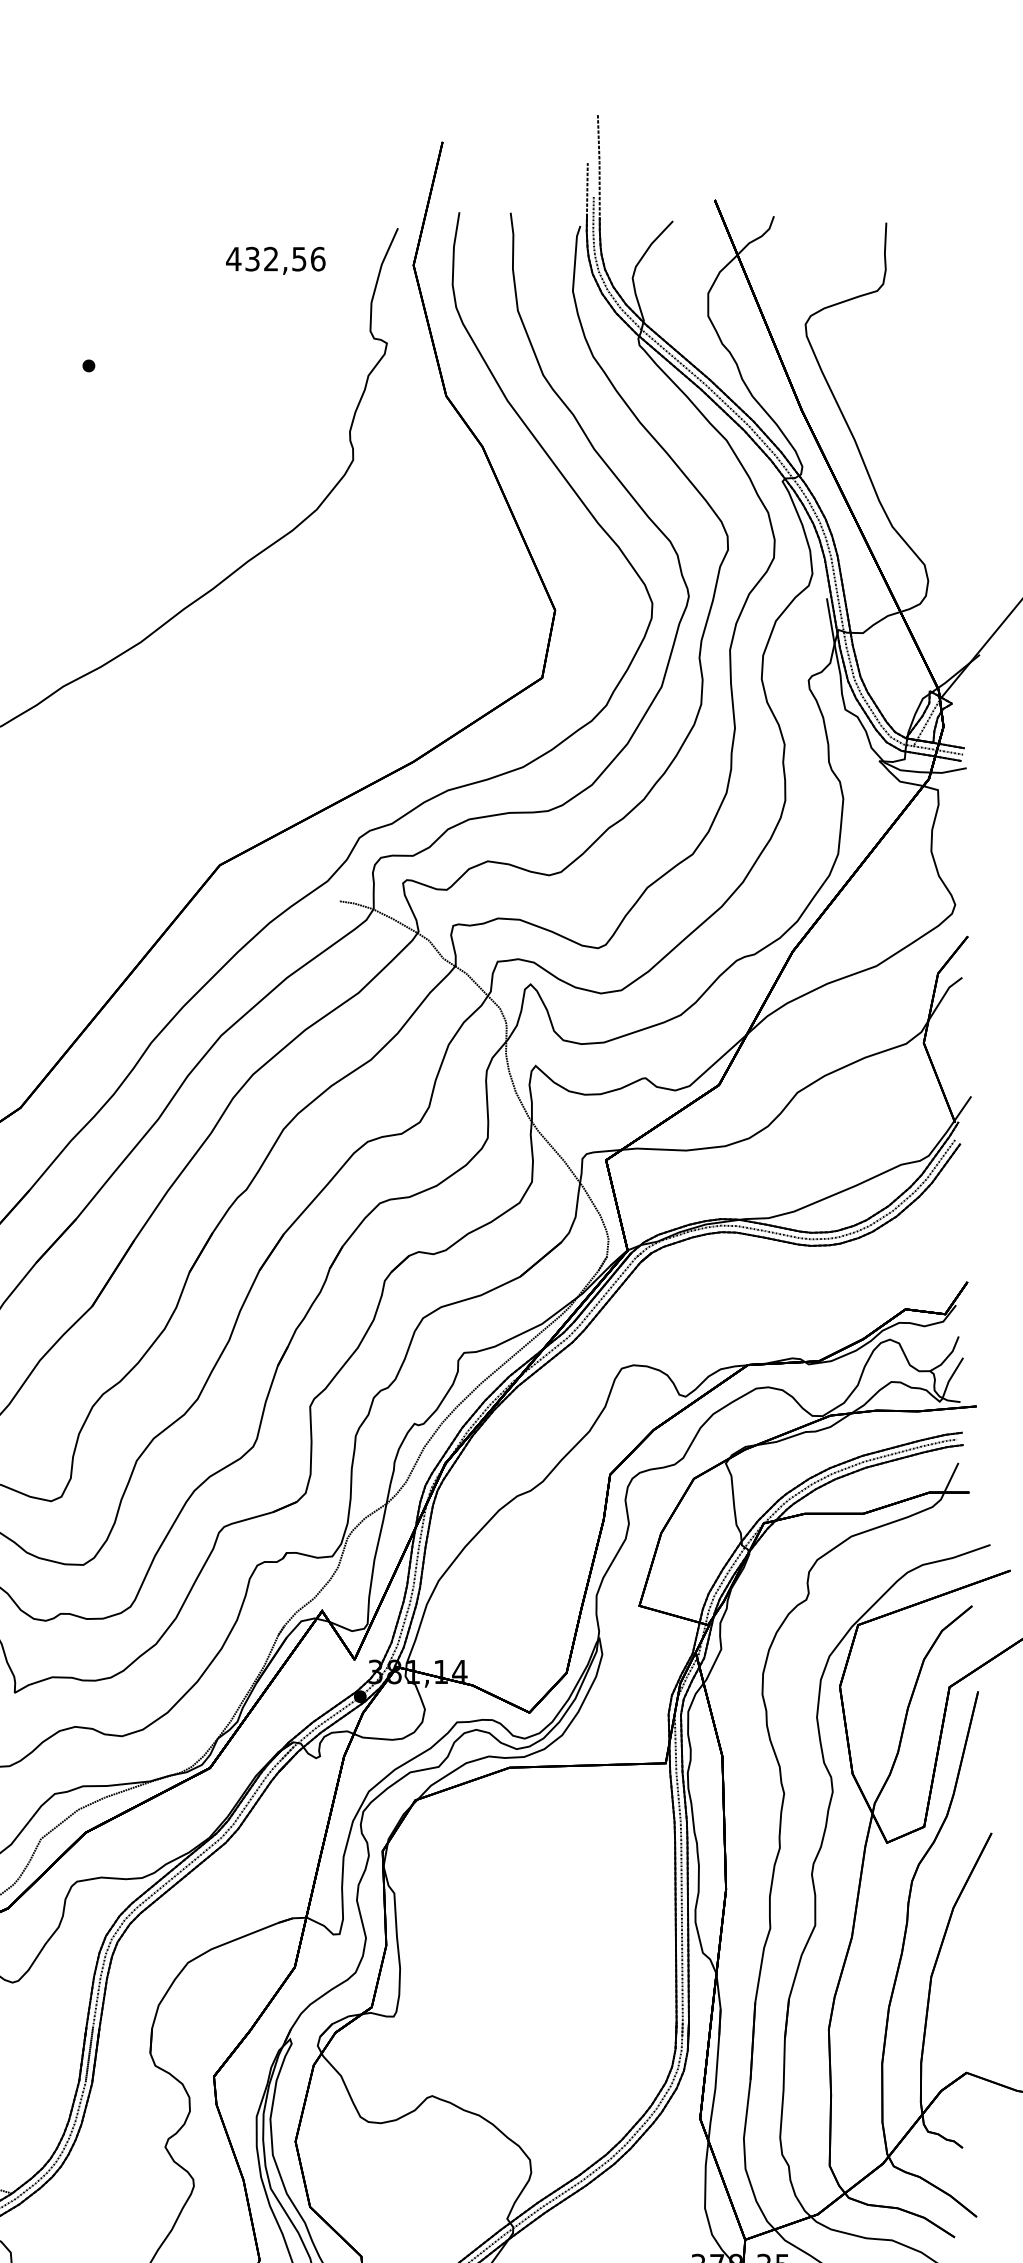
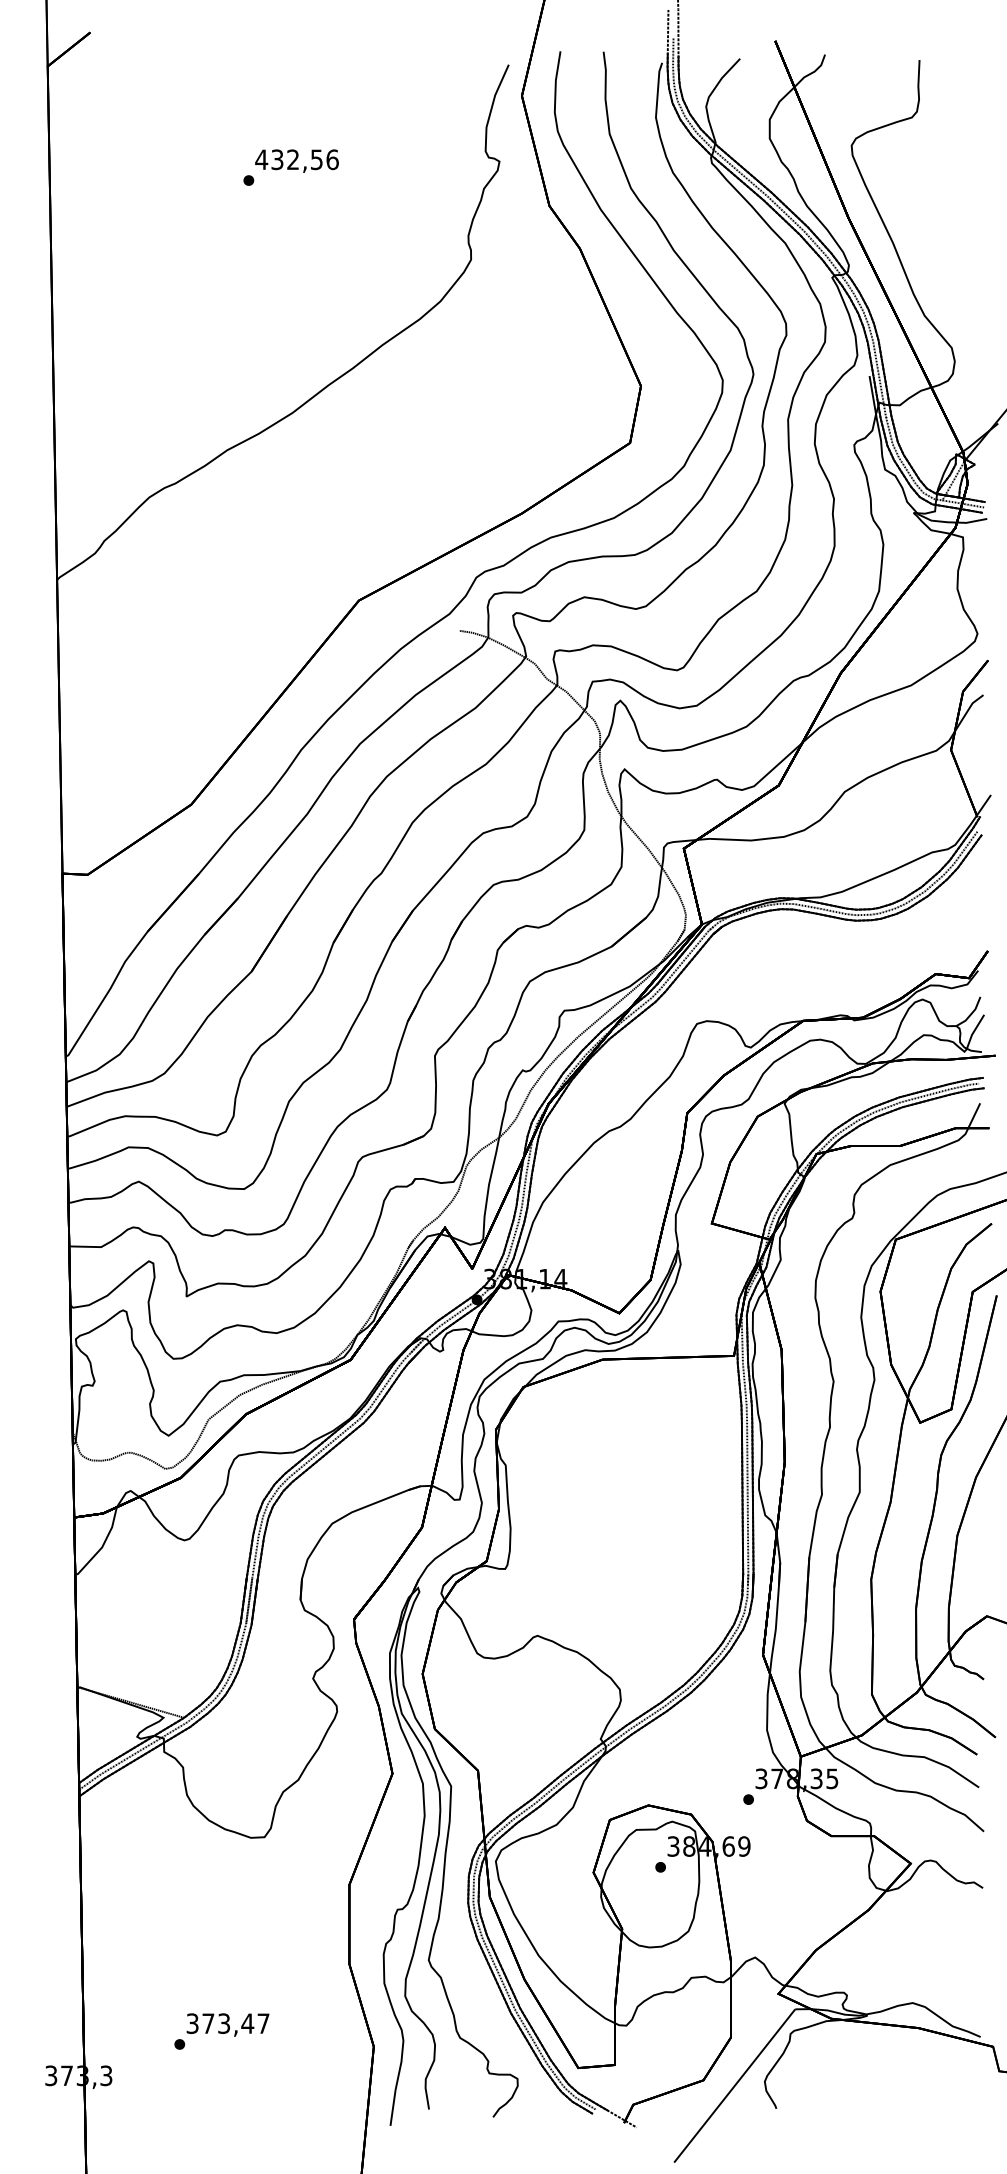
text: (275, 260) -> (296, 160), moved

